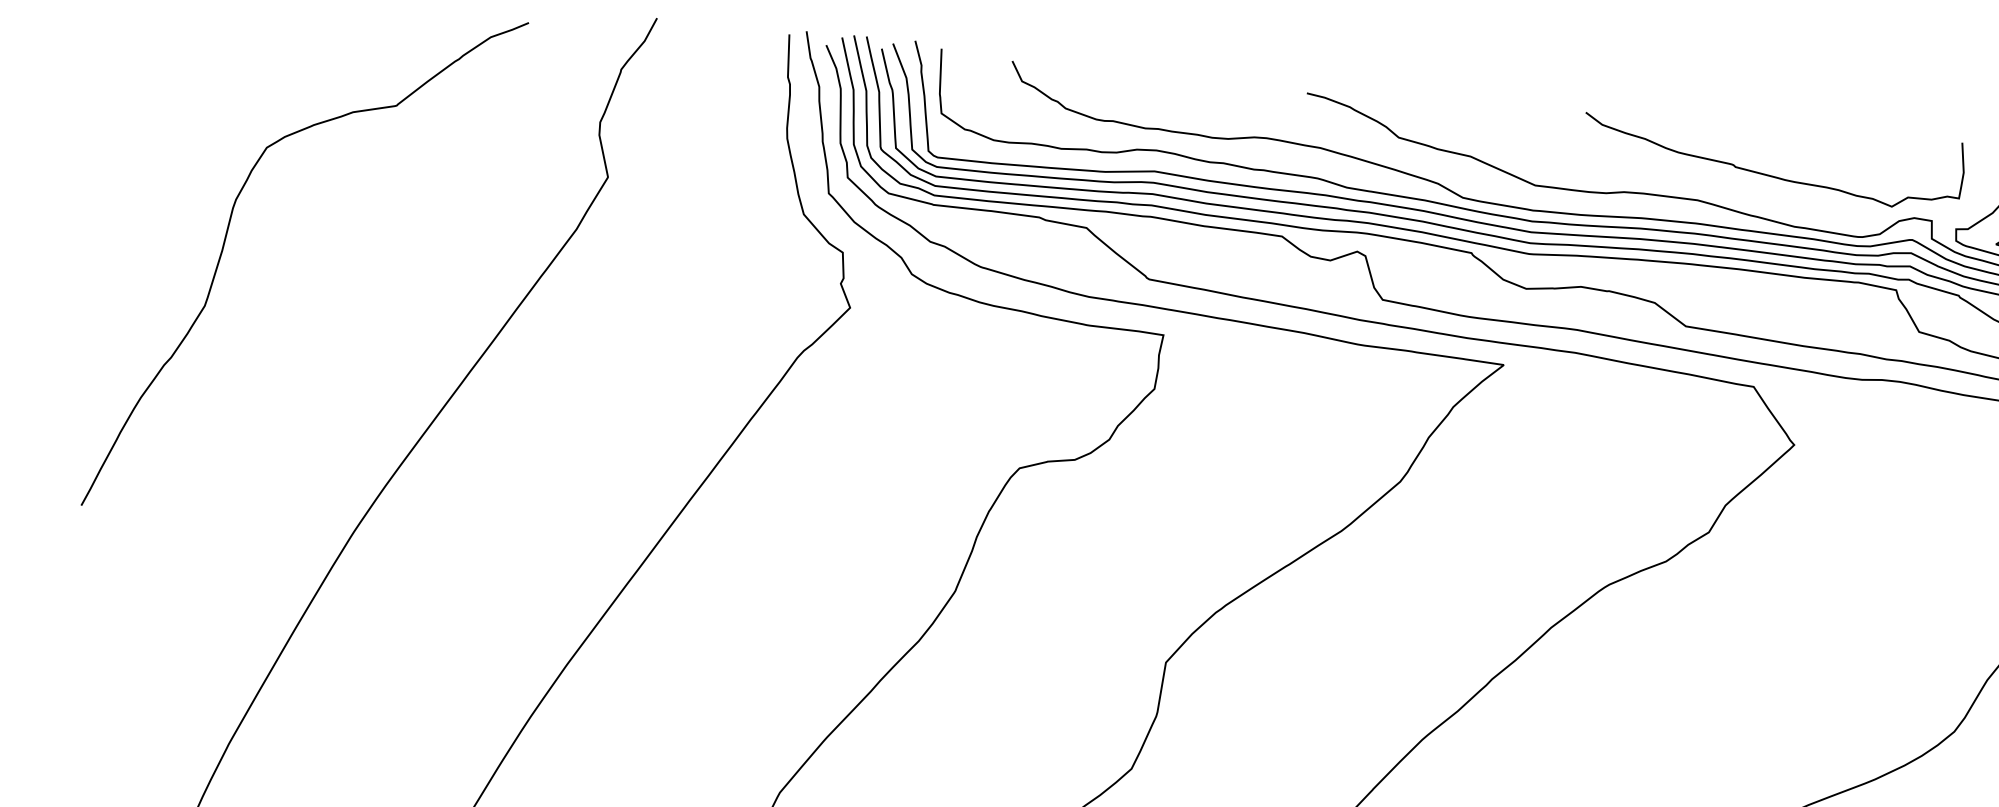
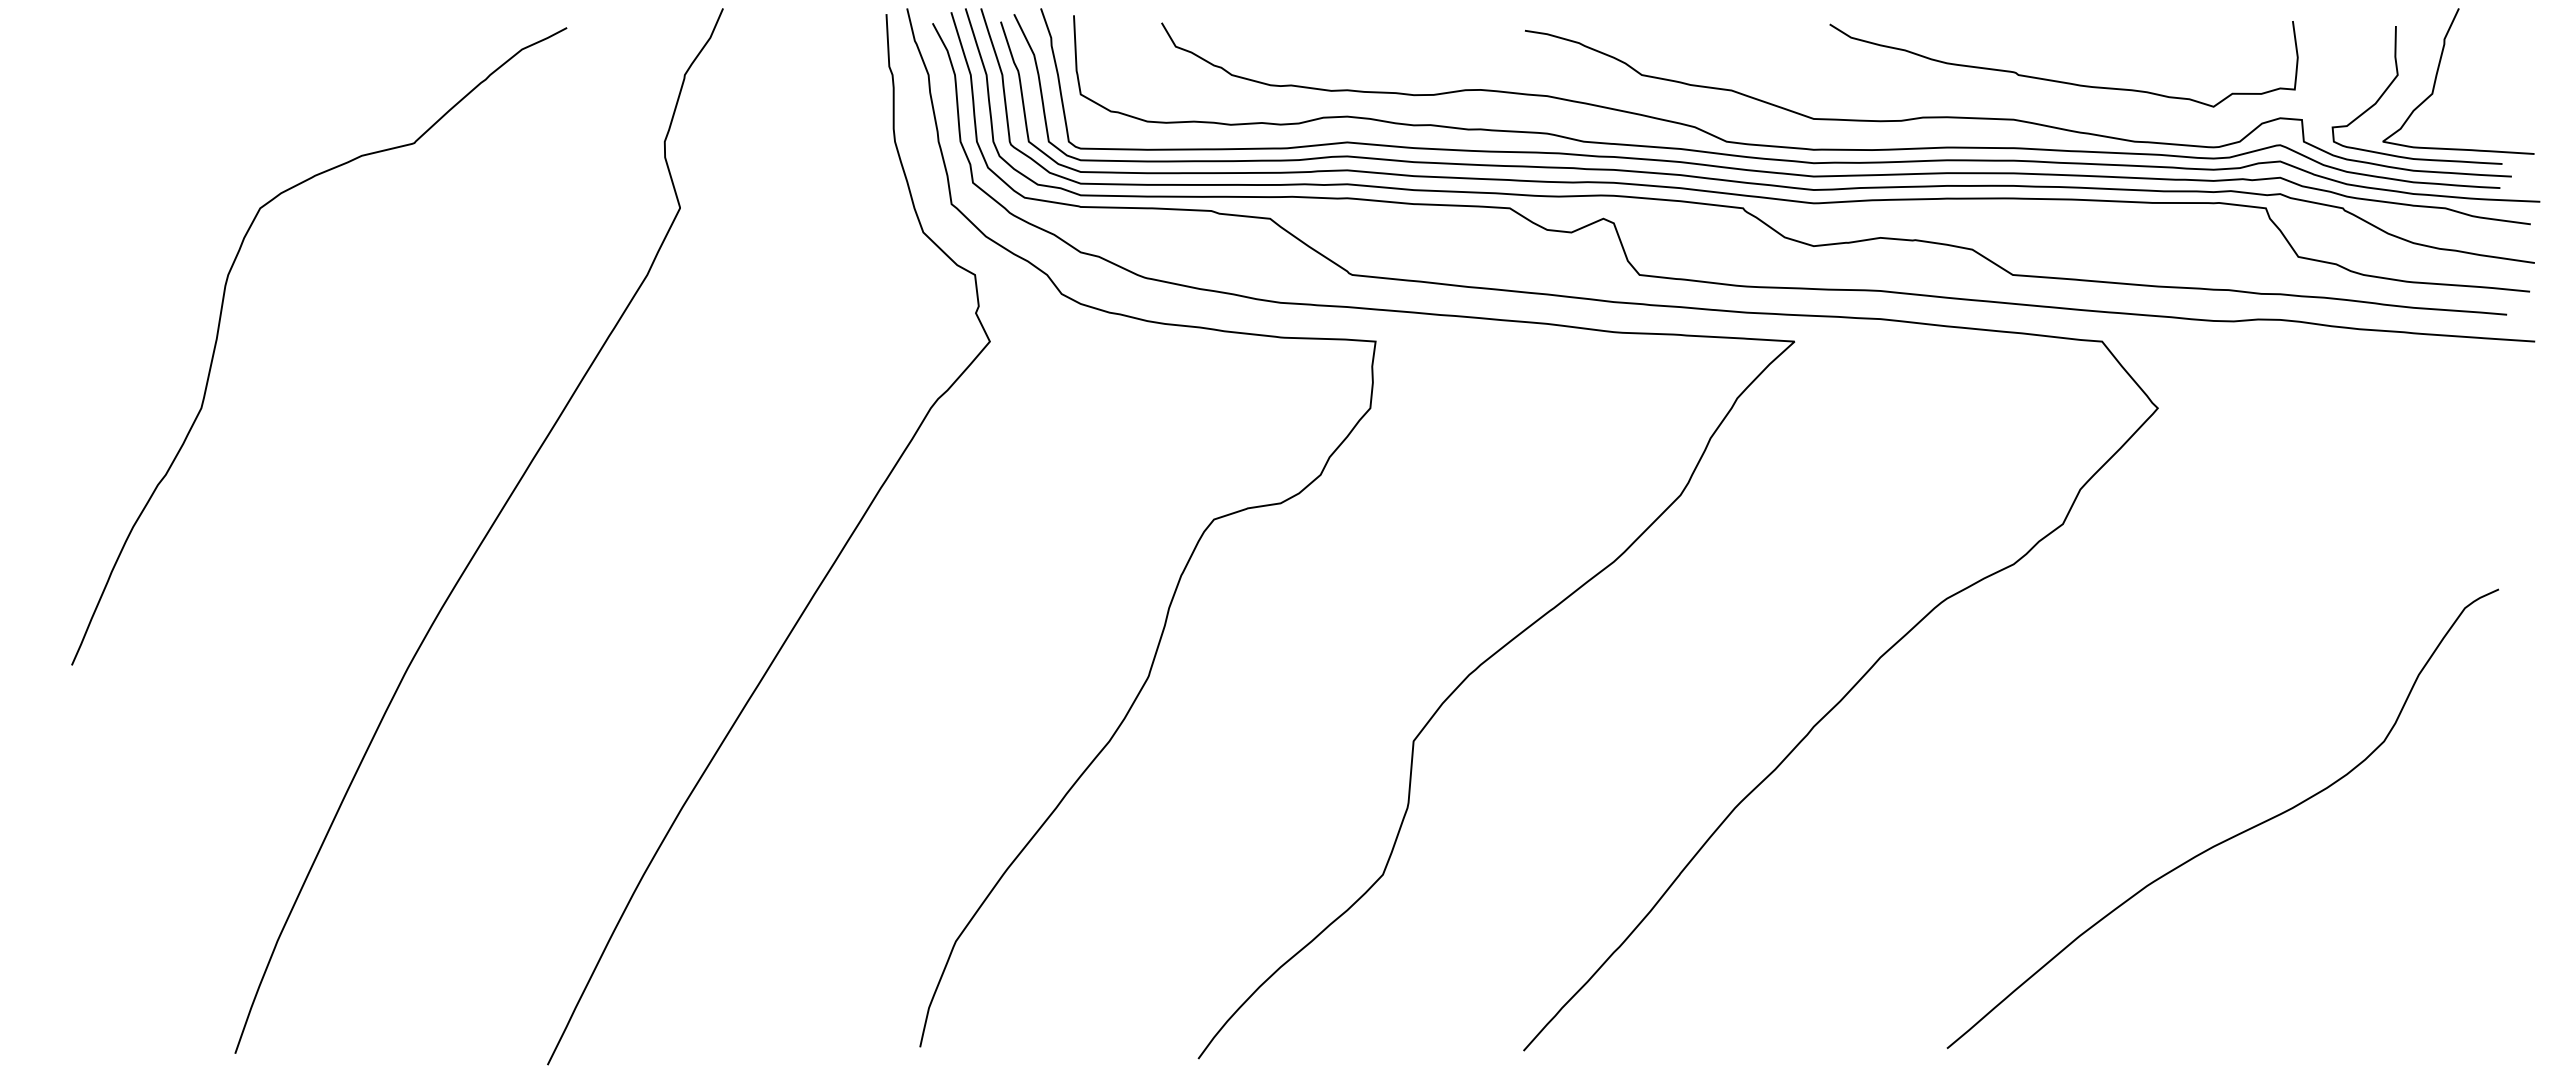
curve: (1767, 174) -> (2058, 80), moved

